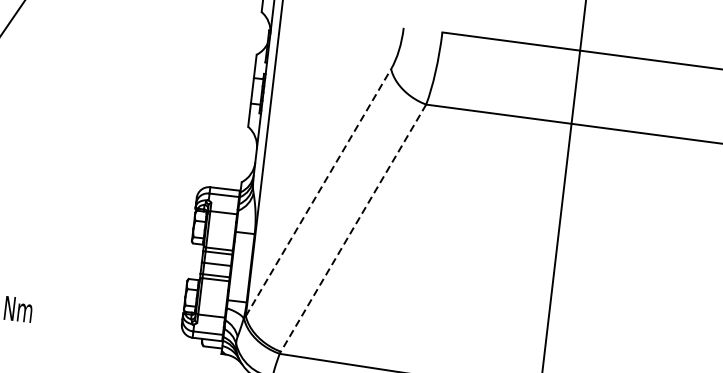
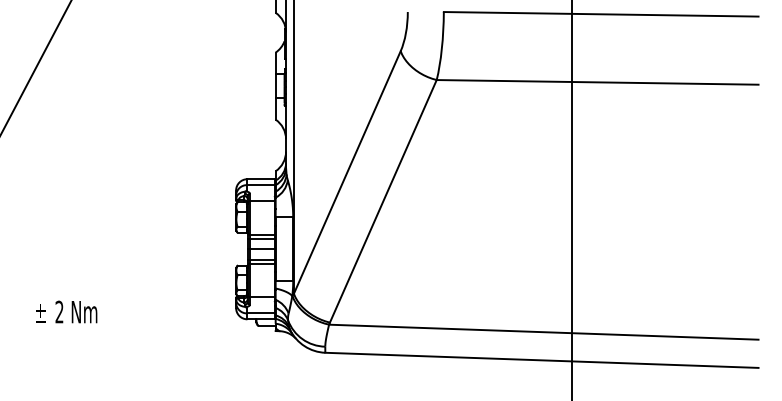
line: (318, 192) -> (347, 172), dashed -> solid
line: (353, 228) -> (383, 201), dashed -> solid

